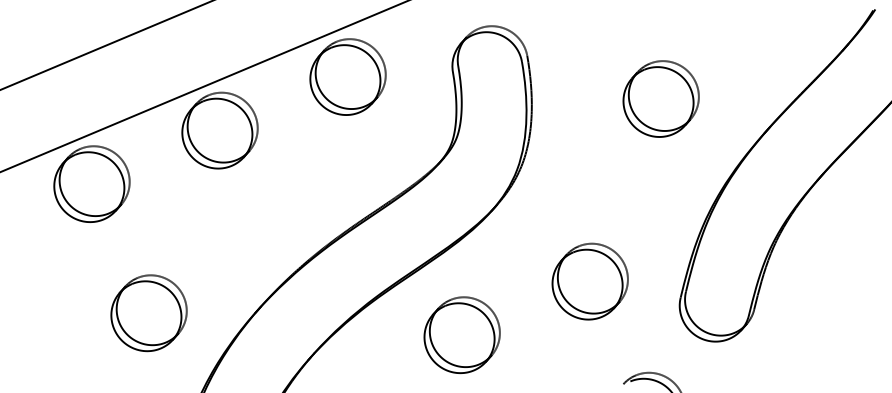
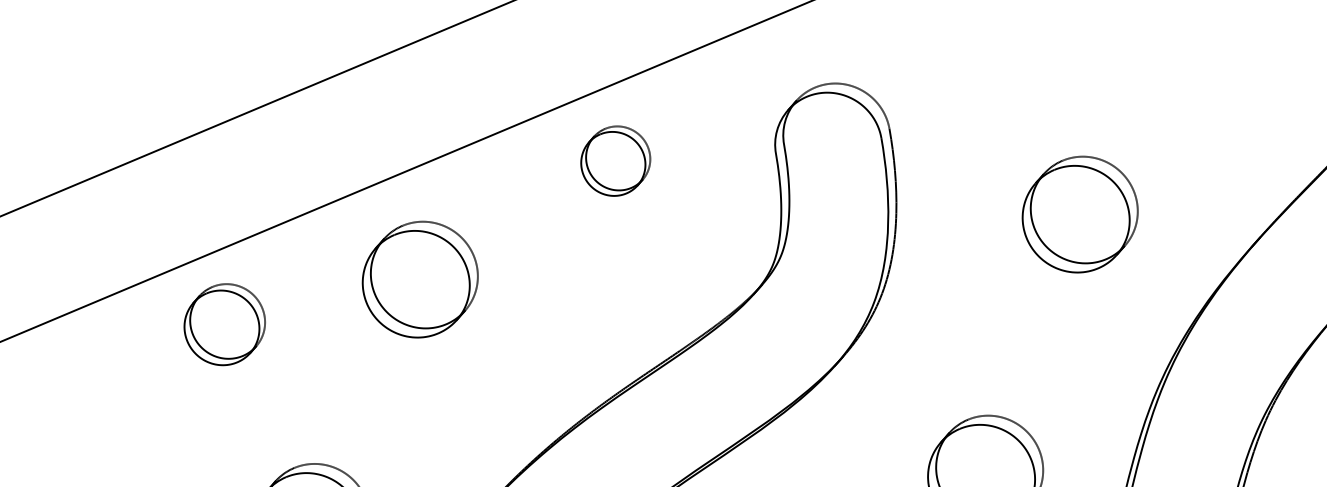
part: (347, 76) -> (614, 160), size x0.6
part: (660, 98) -> (1079, 213), moved
part: (219, 130) -> (419, 279), moved
part: (91, 183) -> (224, 323), size x0.7

